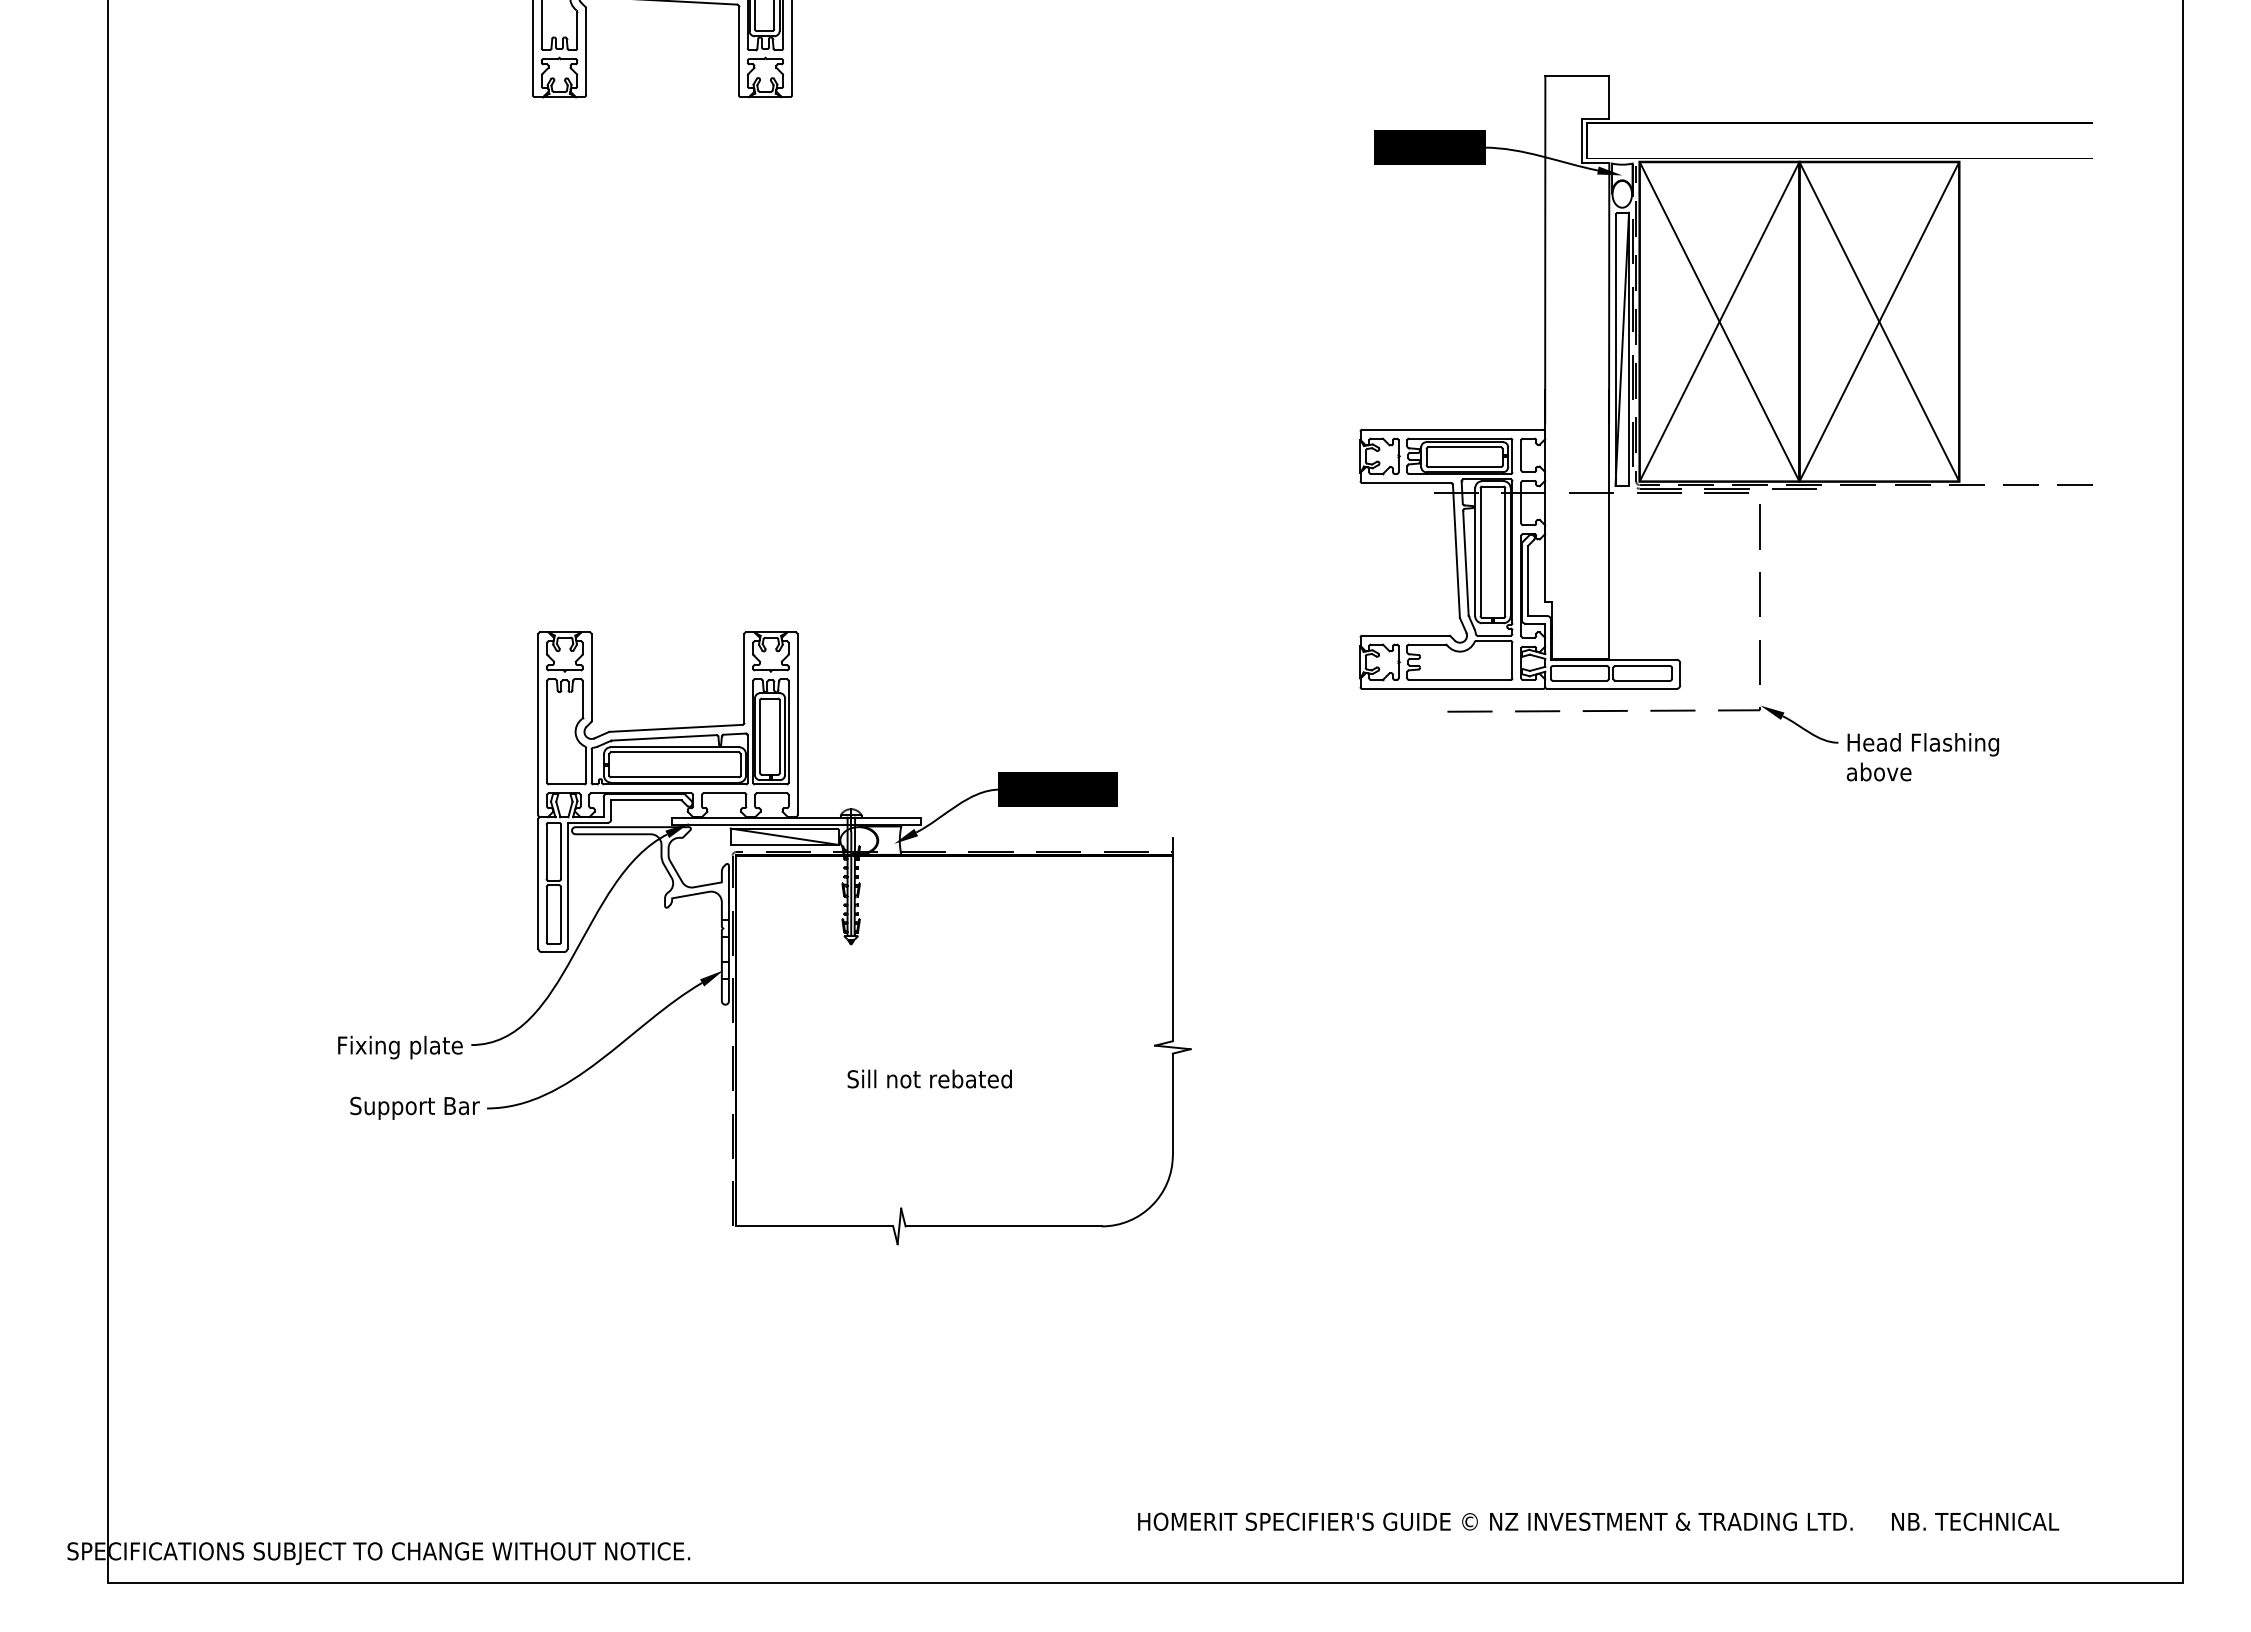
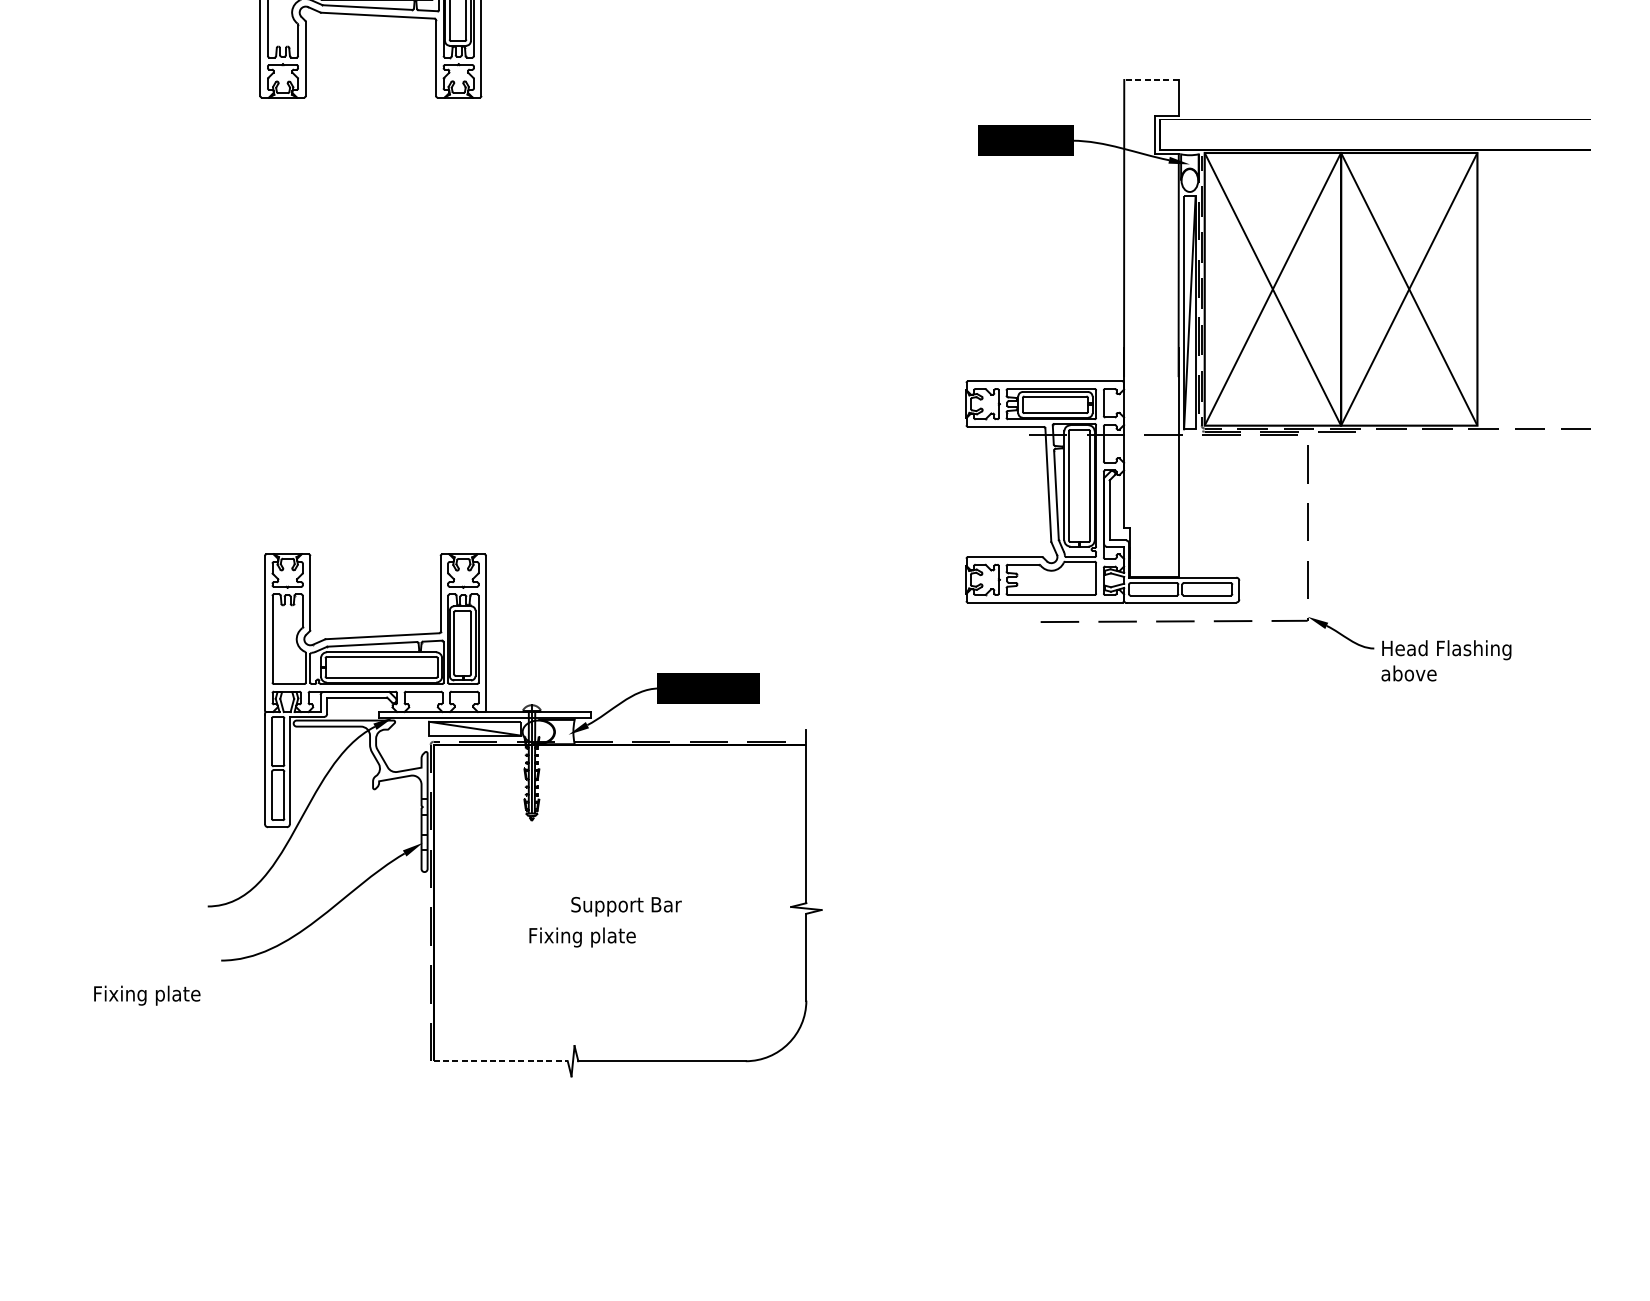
line: (1577, 76) -> (1151, 80), solid -> dashed
text: (400, 1047) -> (147, 995), moved
text: (929, 1081) -> (598, 937), Sill not rebated -> Fixing plate
text: (414, 1107) -> (626, 906), moved
line: (814, 1226) -> (500, 1061), solid -> dashed

